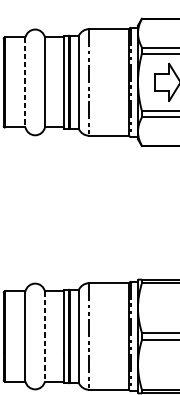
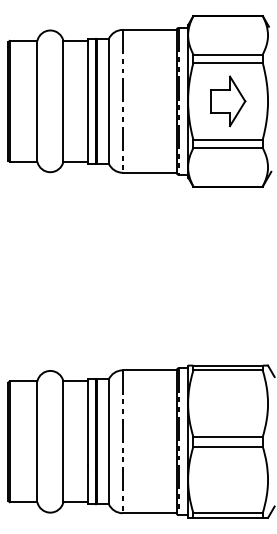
line: (25, 82) -> (37, 101), dashed -> solid
line: (44, 337) -> (63, 442), dashed -> solid

